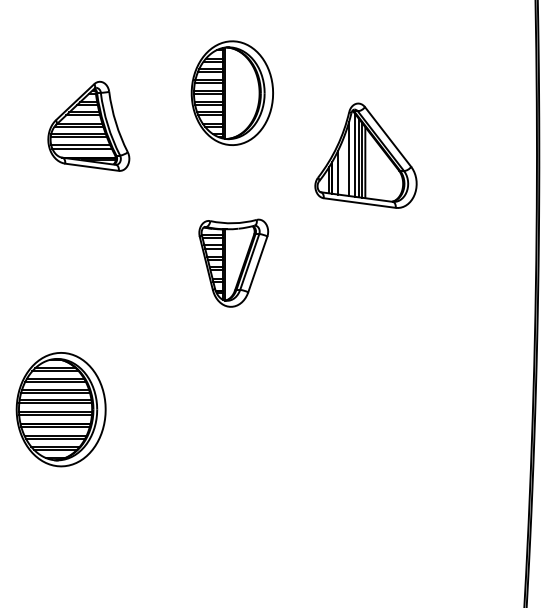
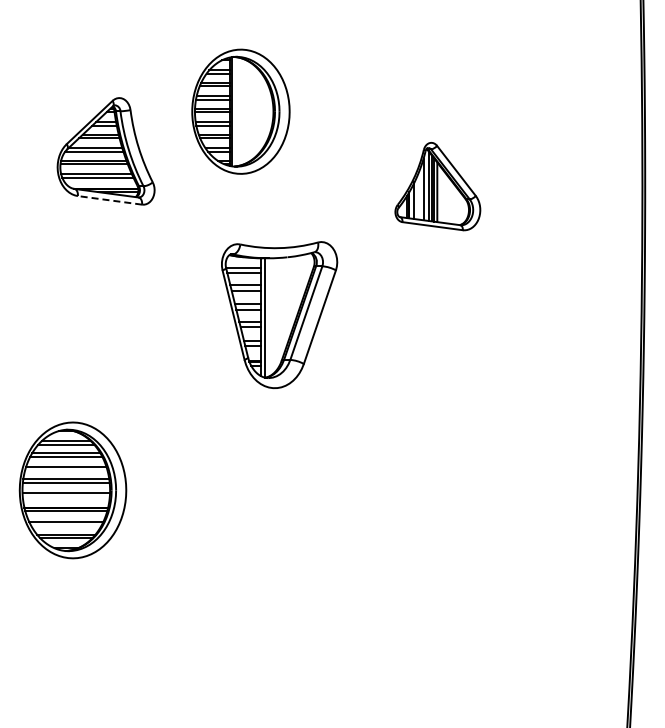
part: (232, 93) -> (240, 111), moved
part: (365, 155) -> (437, 186), size x0.7
line: (91, 167) -> (109, 200), solid -> dashed
part: (233, 263) -> (279, 315), size x1.4
line: (55, 392) -> (66, 470), removed
line: (54, 414) -> (65, 496), removed
line: (55, 438) -> (66, 525), removed

